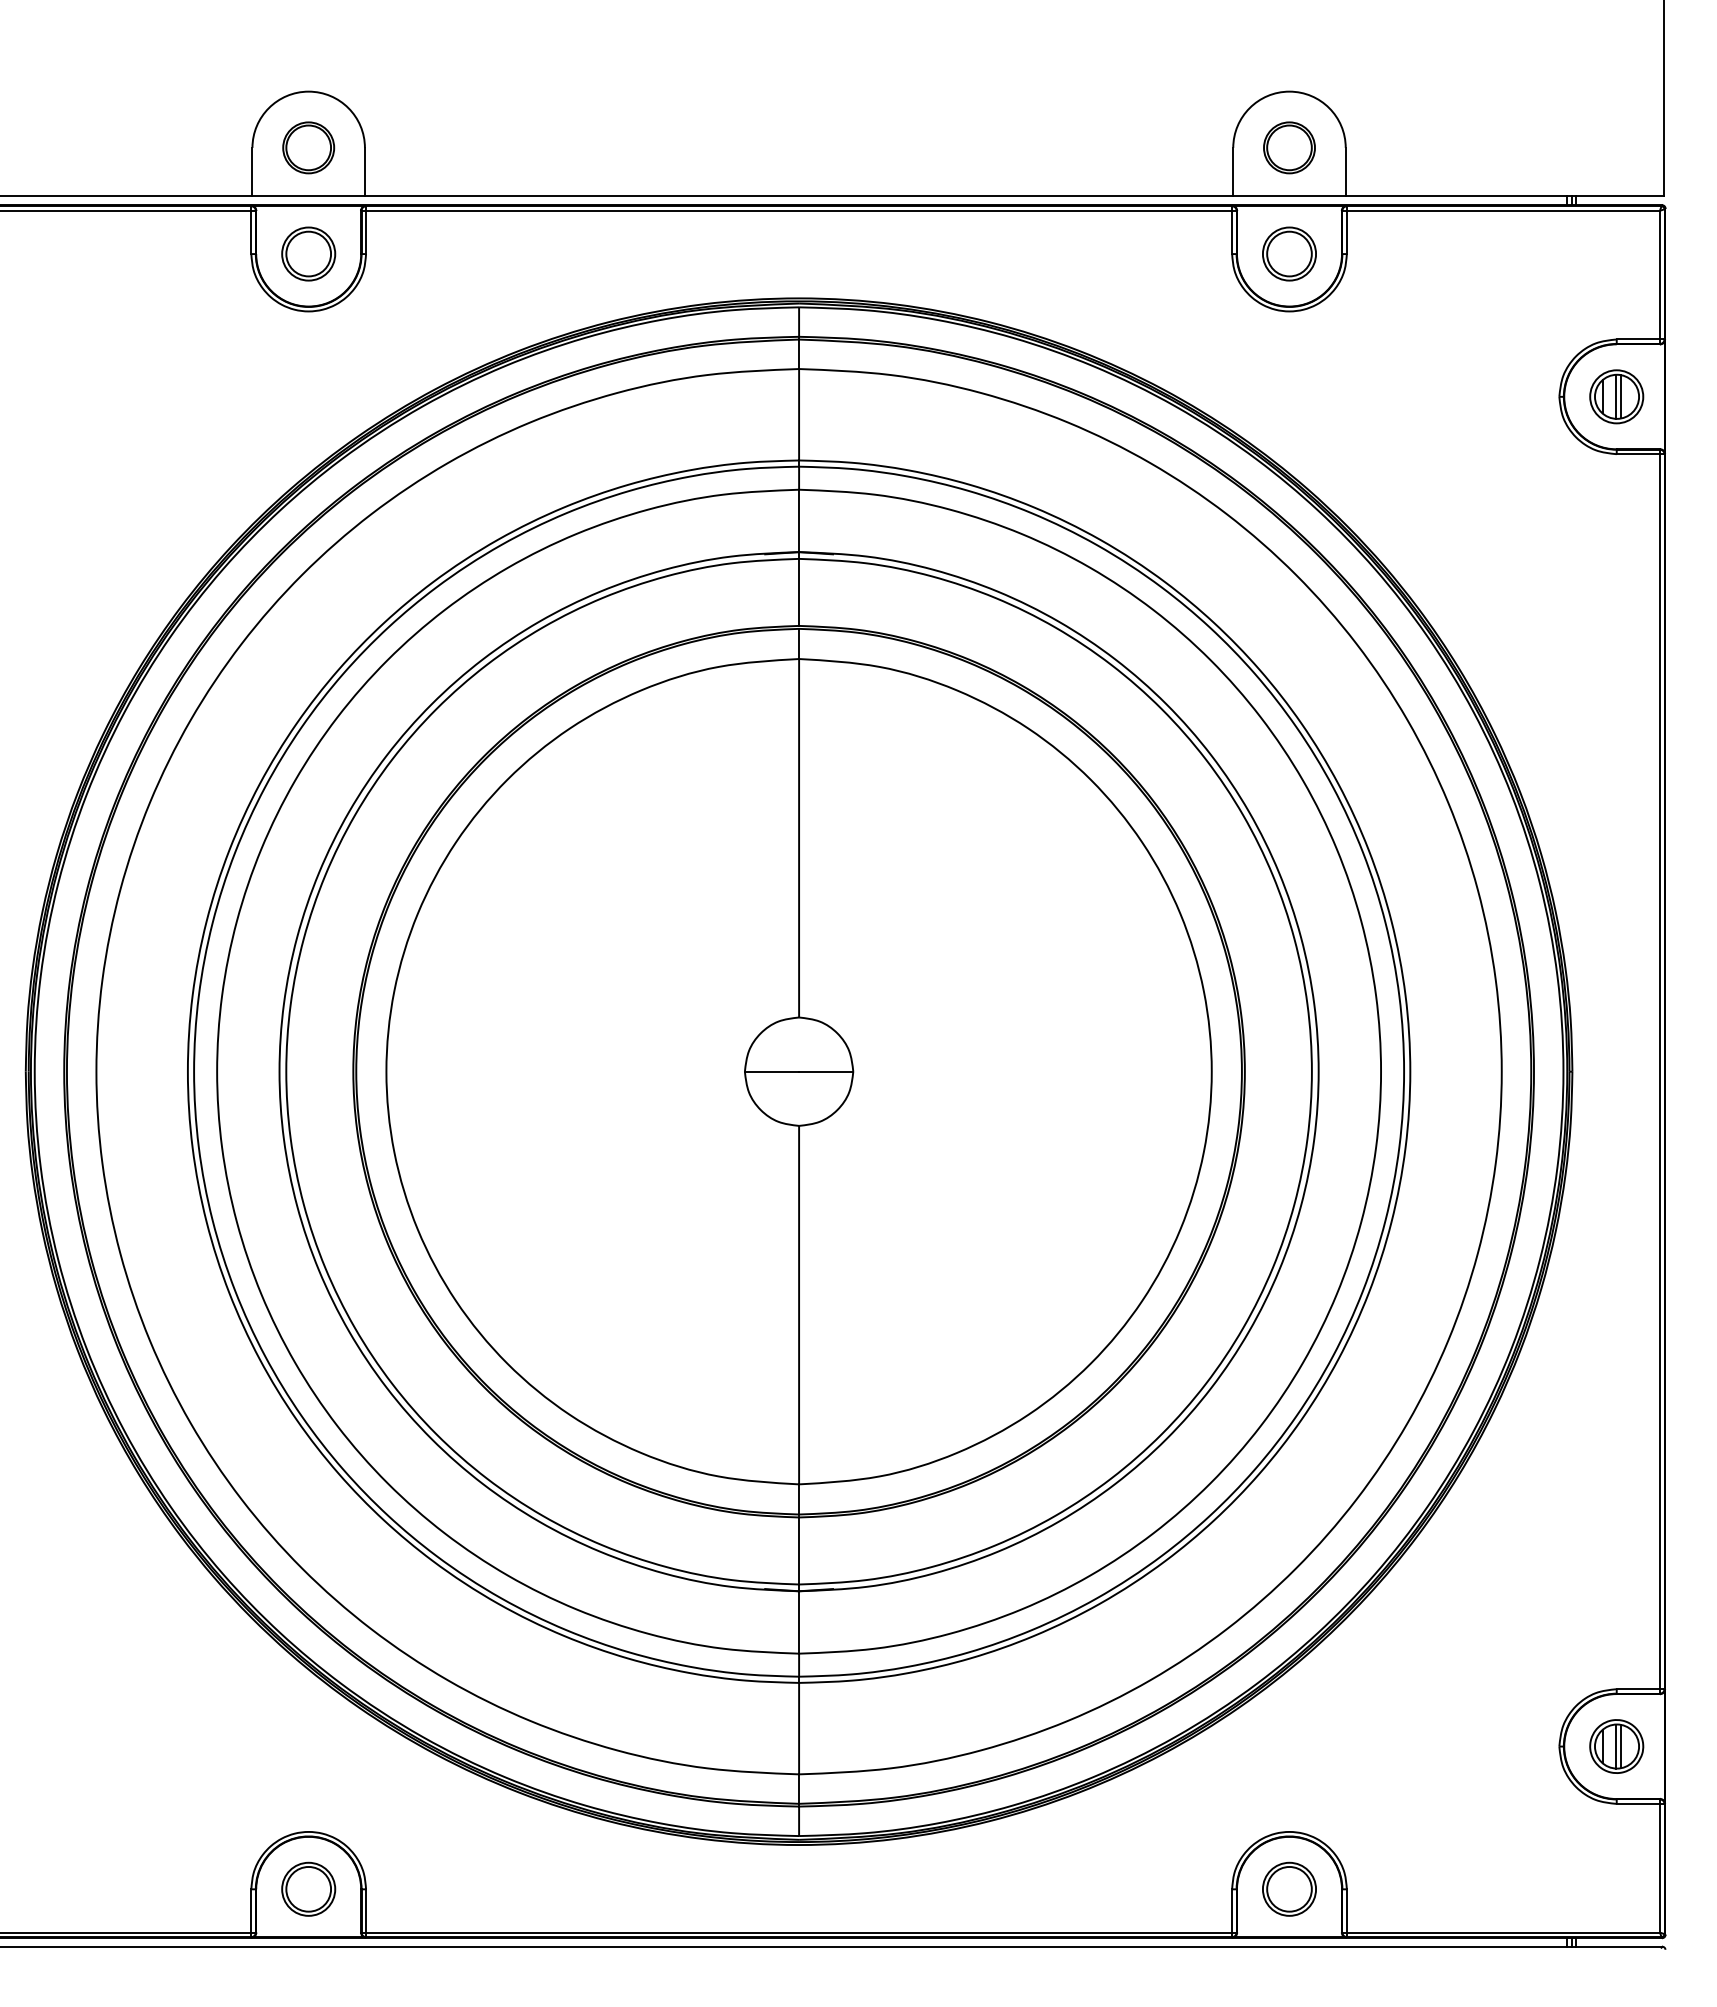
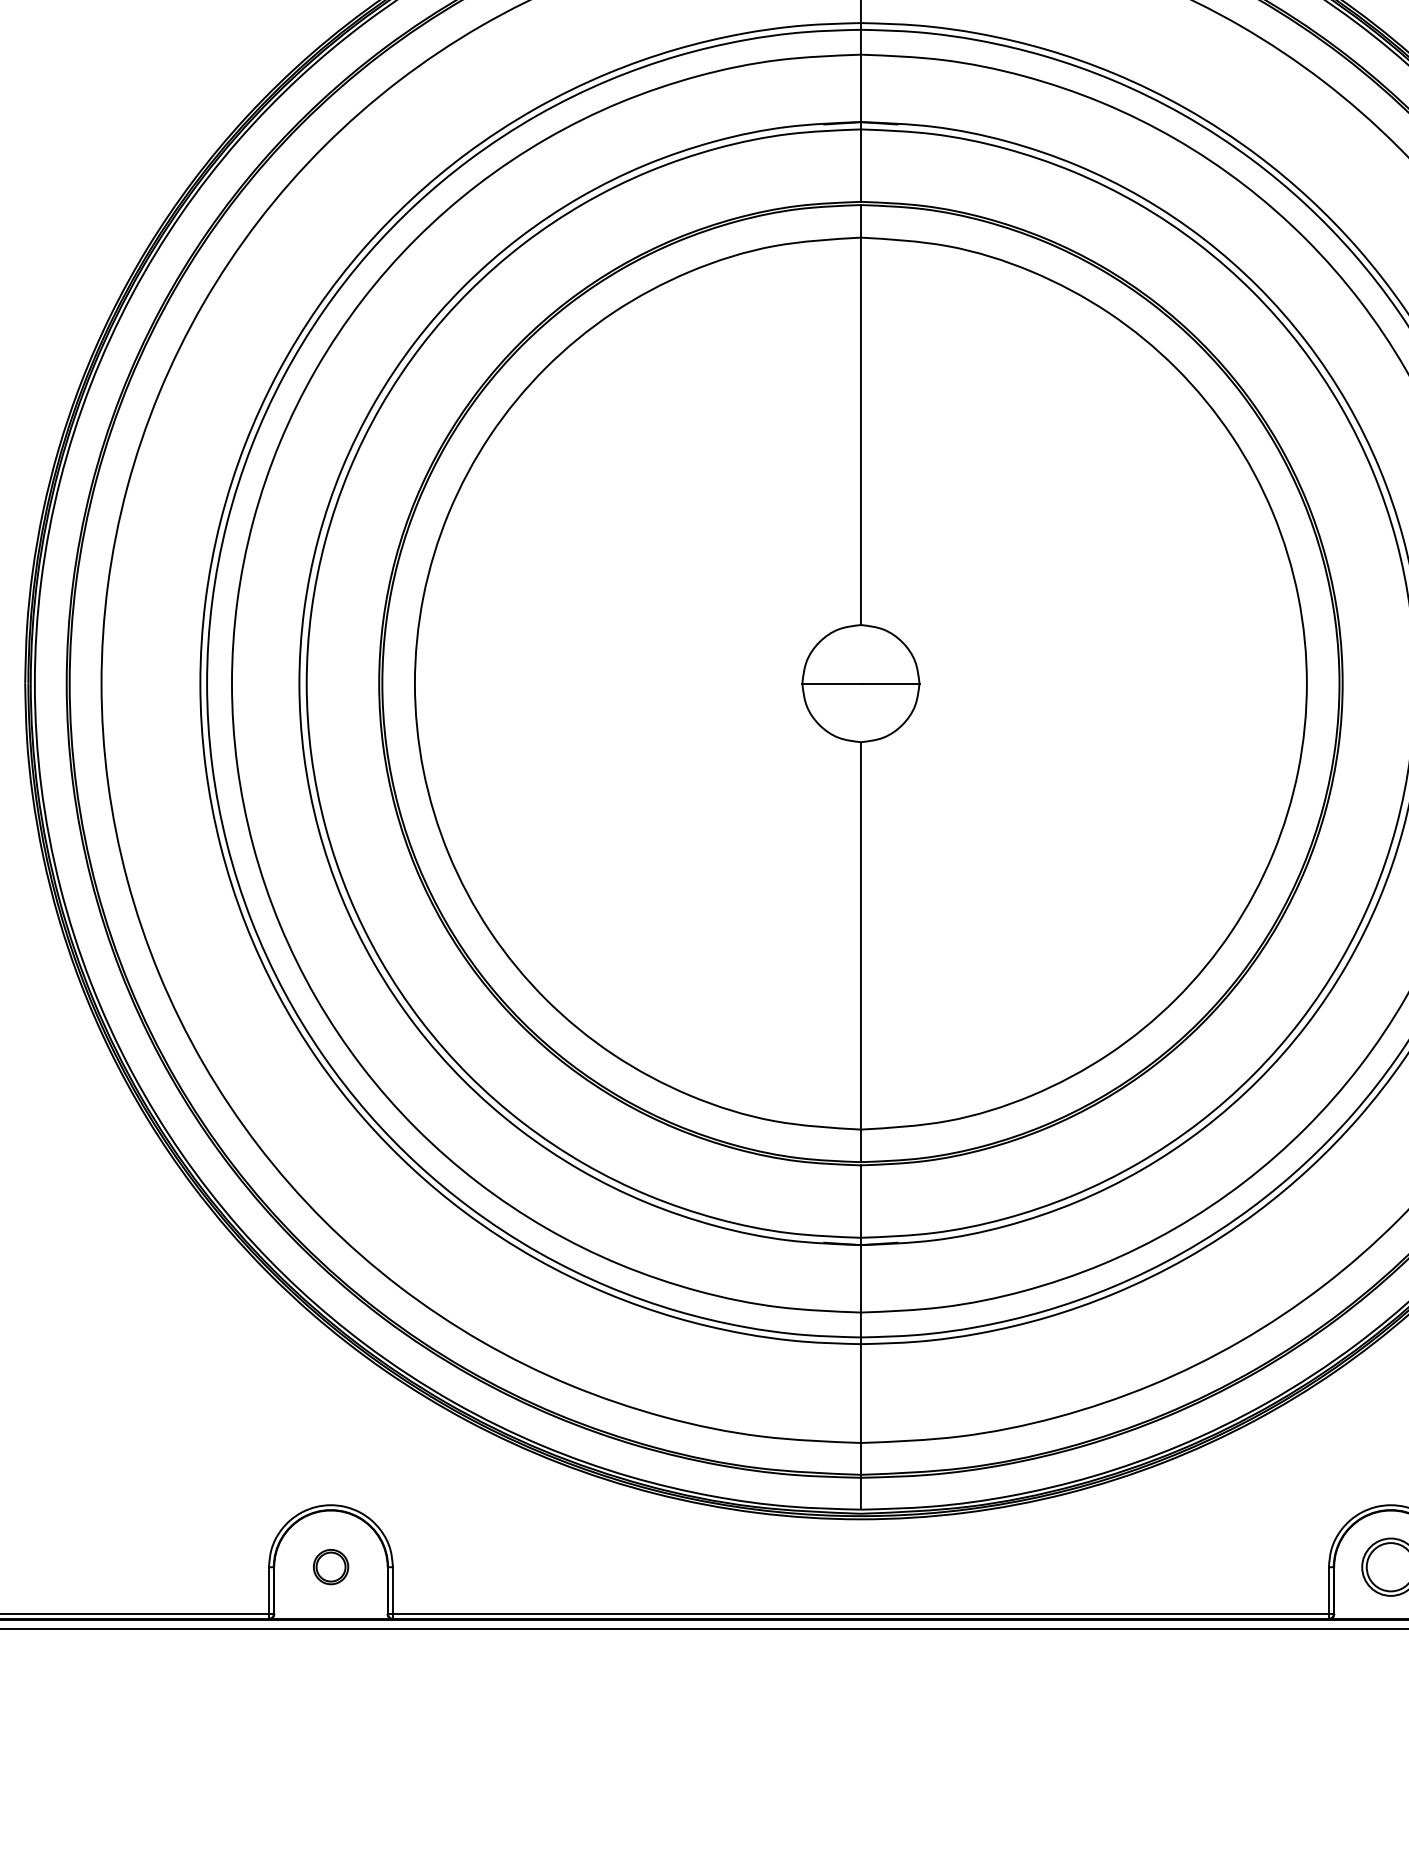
part: (308, 1888) -> (330, 1566), size x0.6

